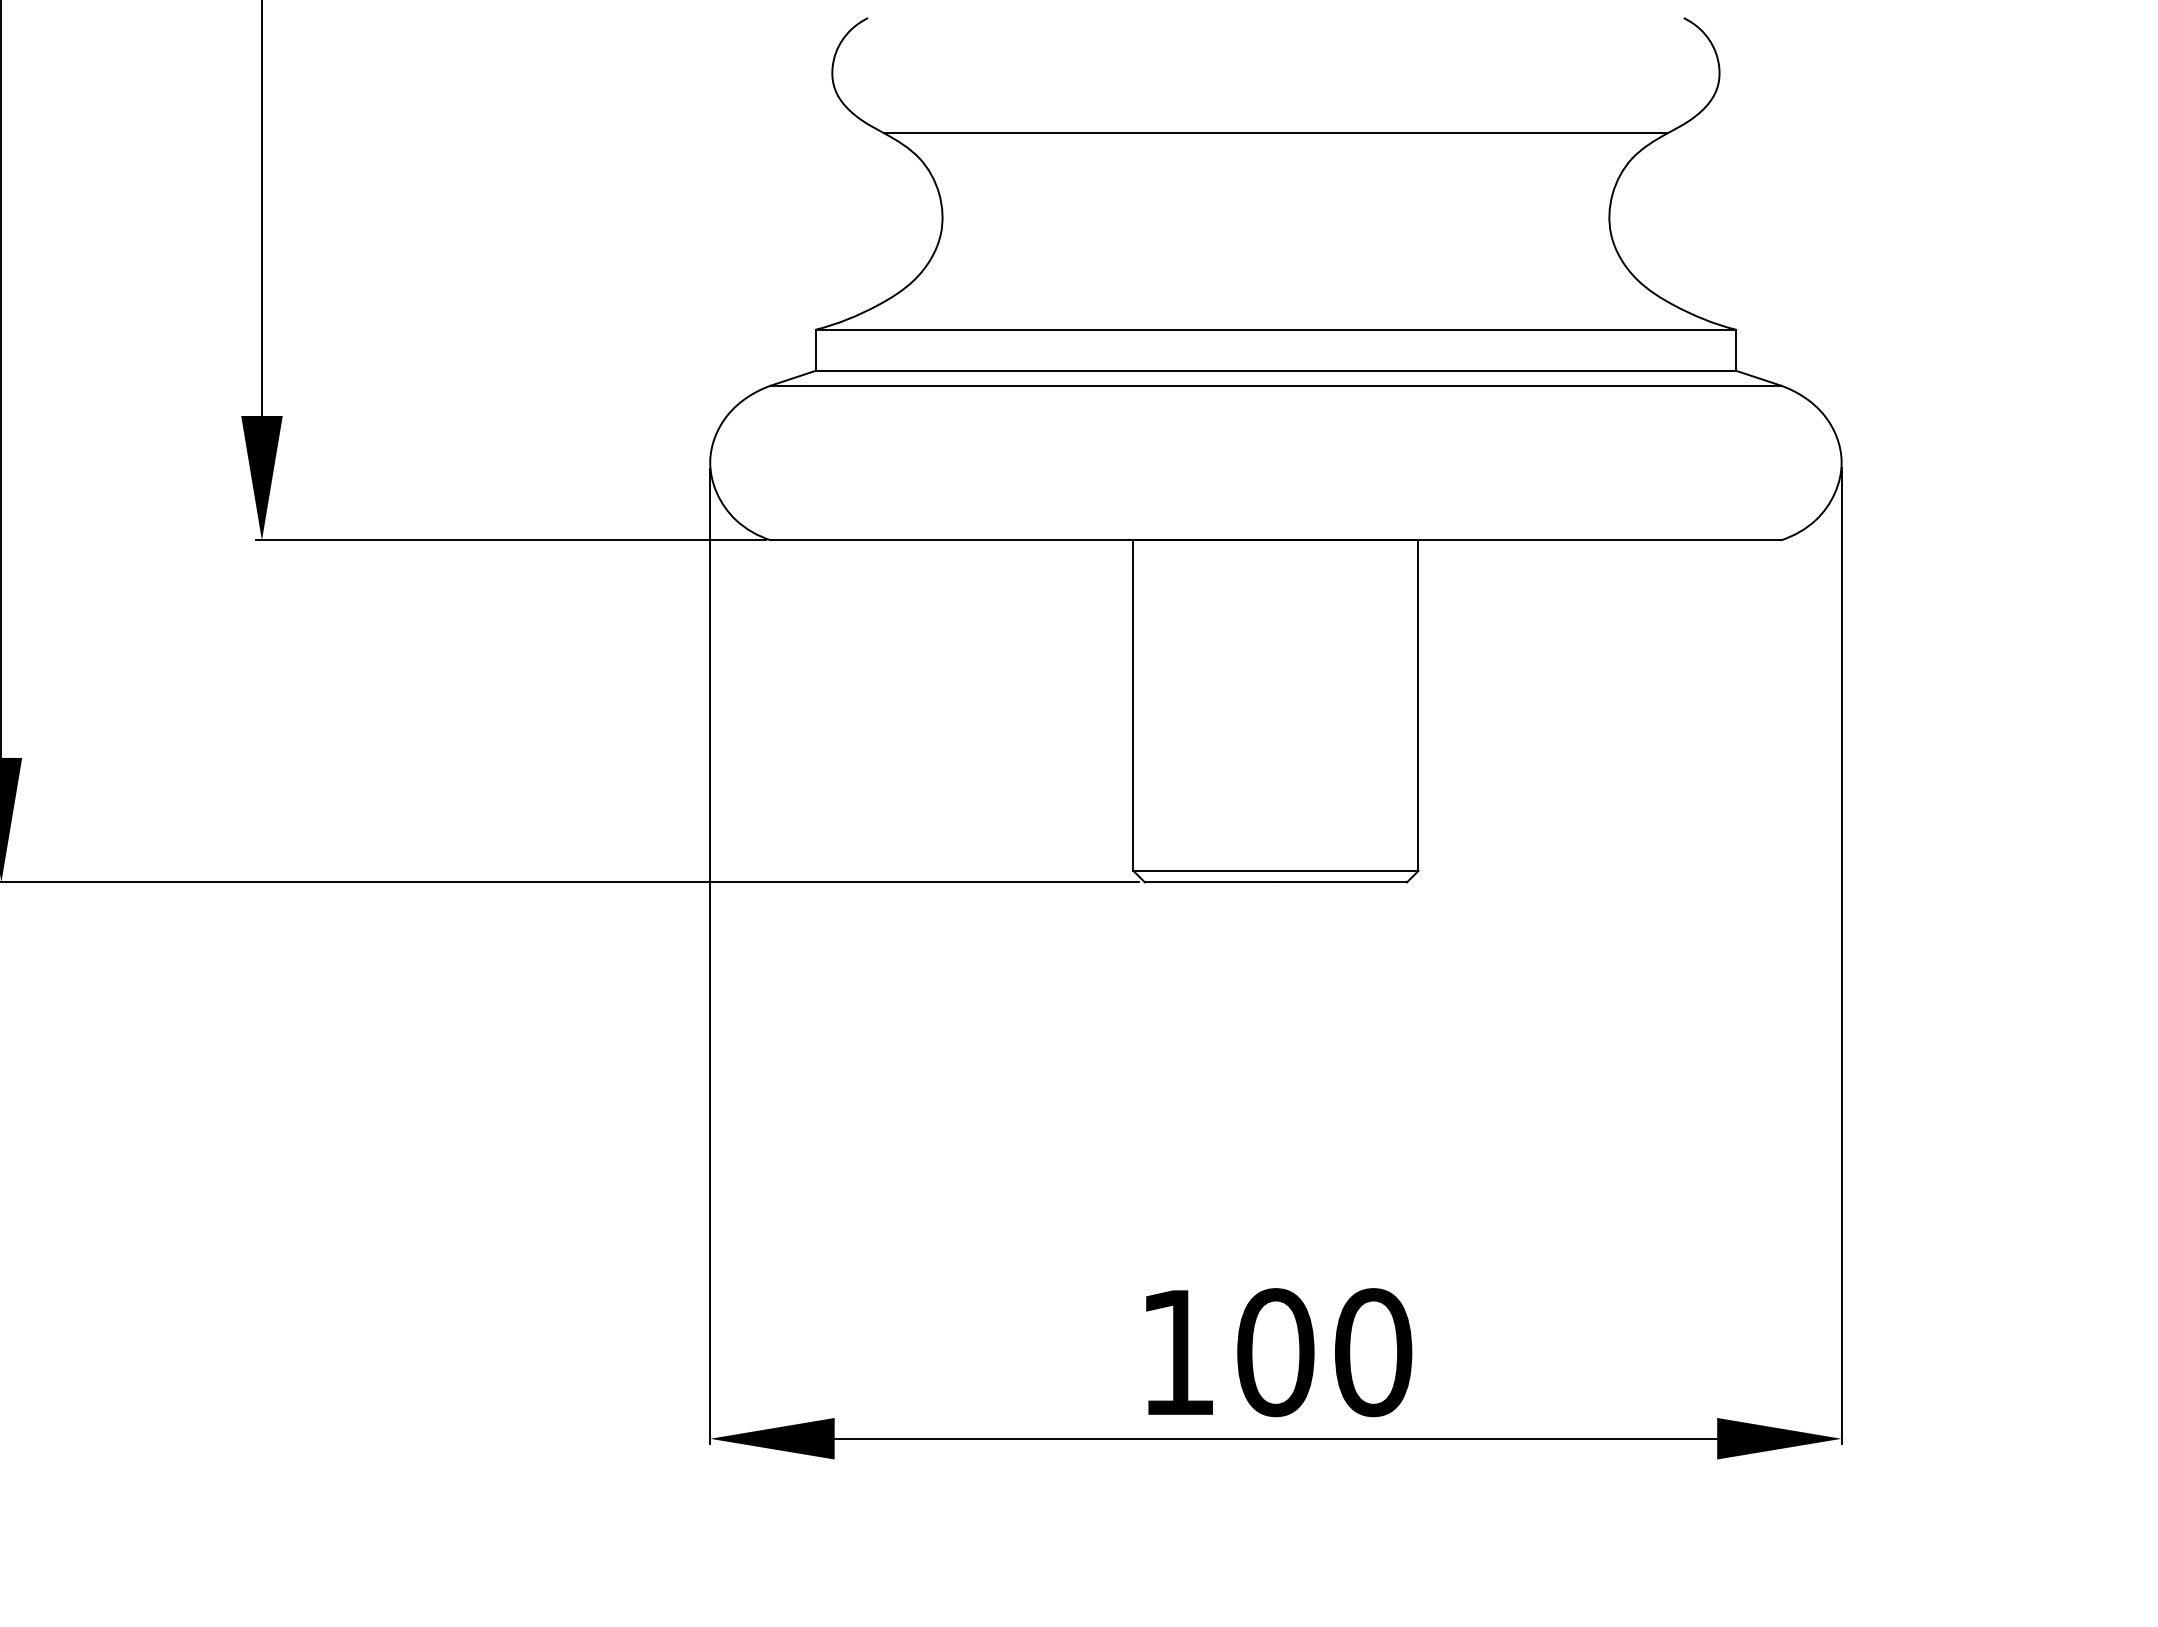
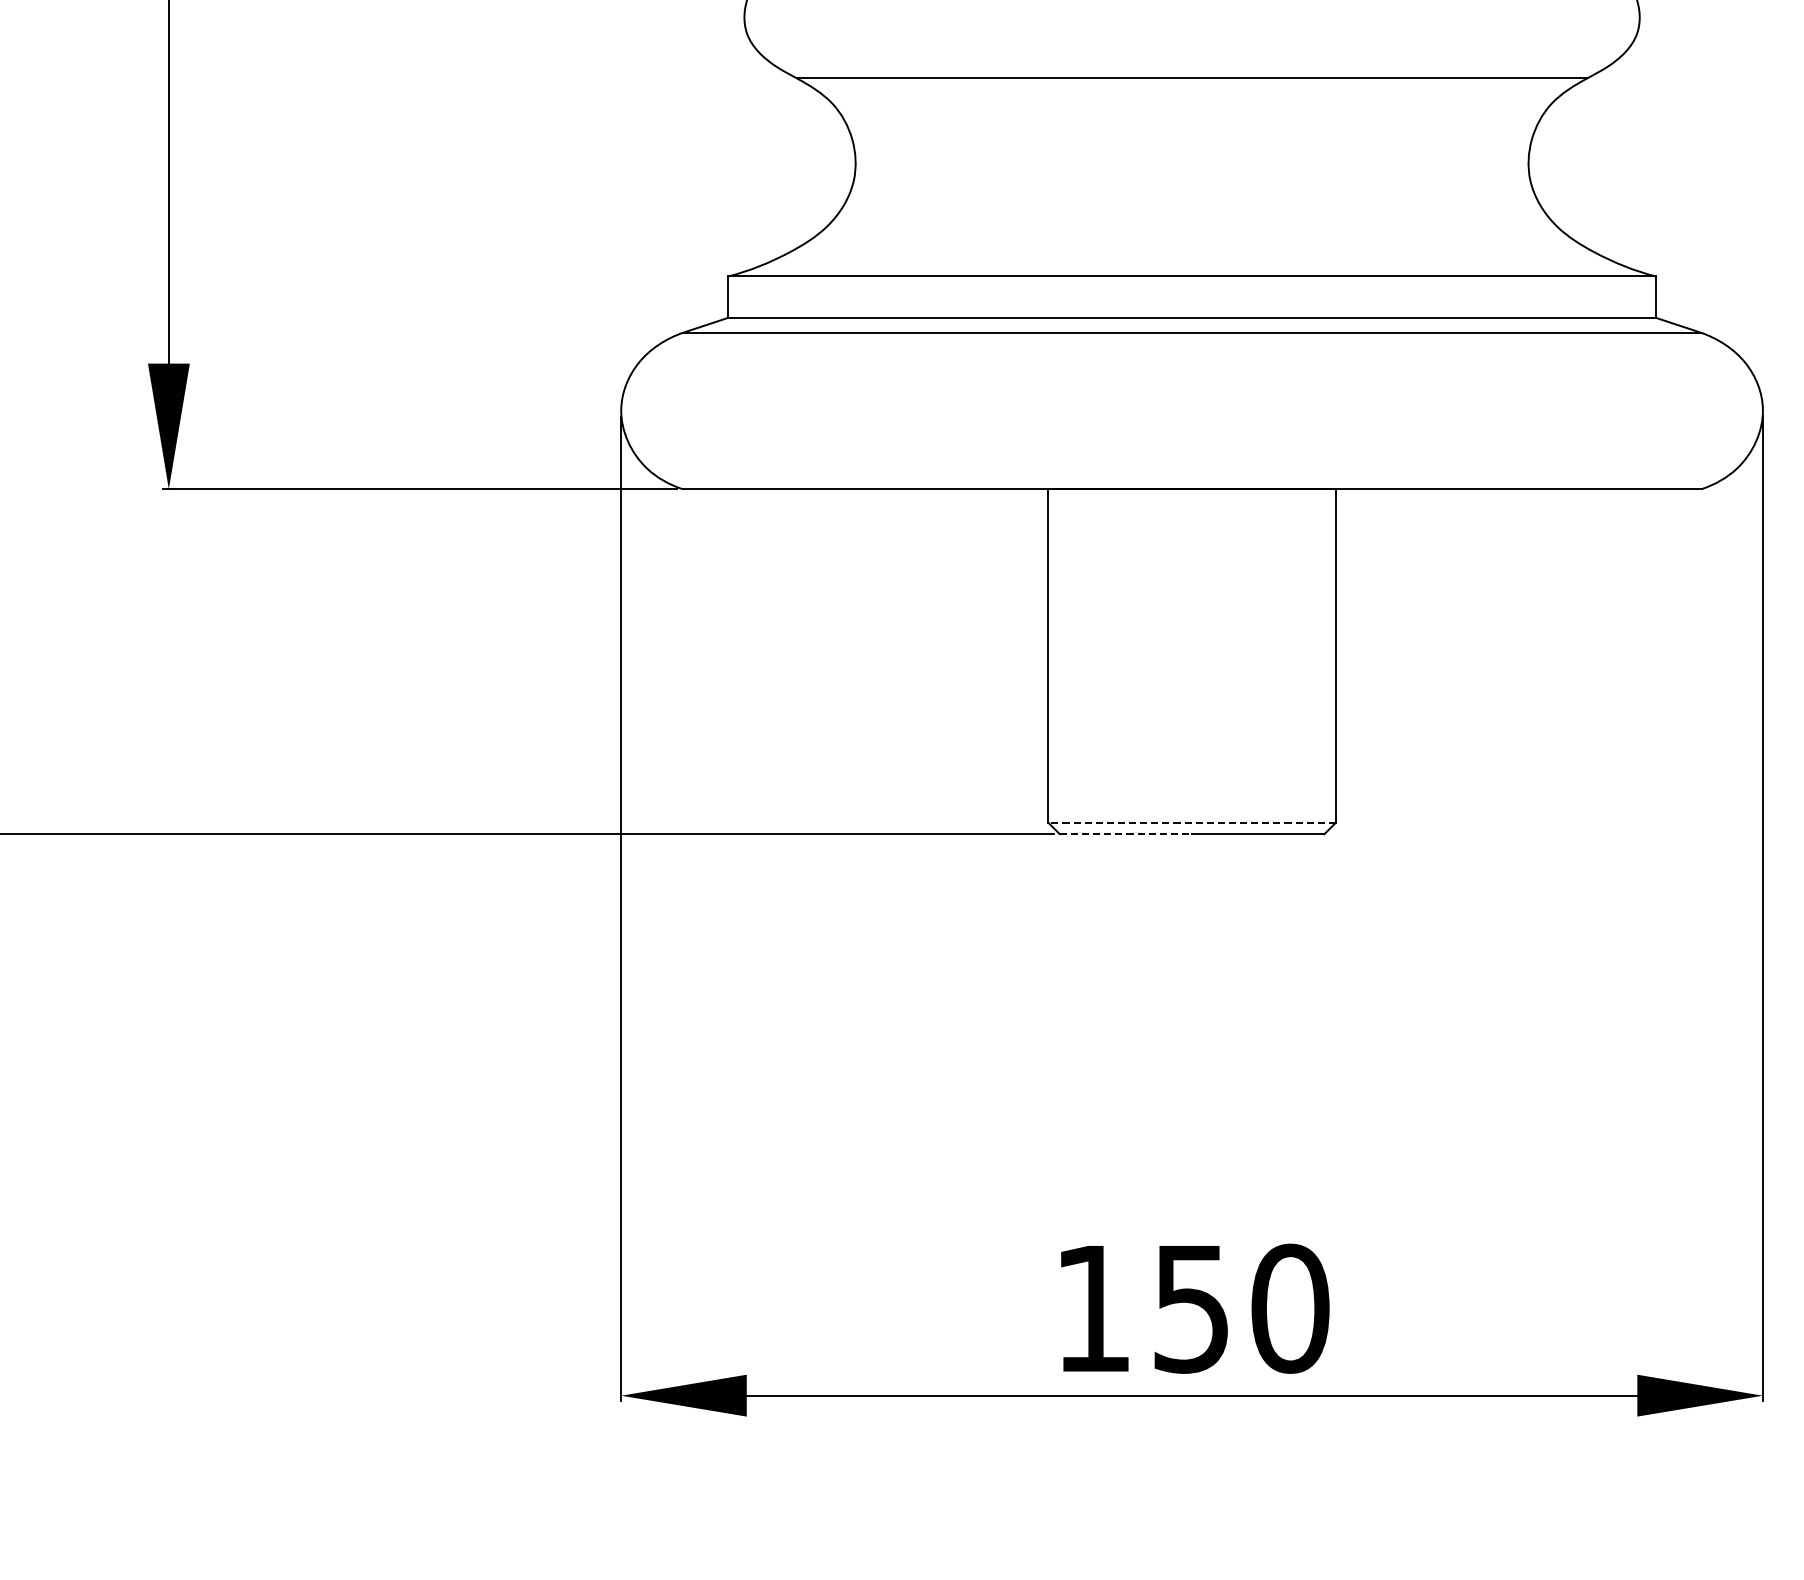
line: (1275, 870) -> (1191, 822), solid -> dashed
line: (1210, 882) -> (1126, 834), solid -> dashed
text: (1275, 1352) -> (1191, 1308), 100 -> 150

